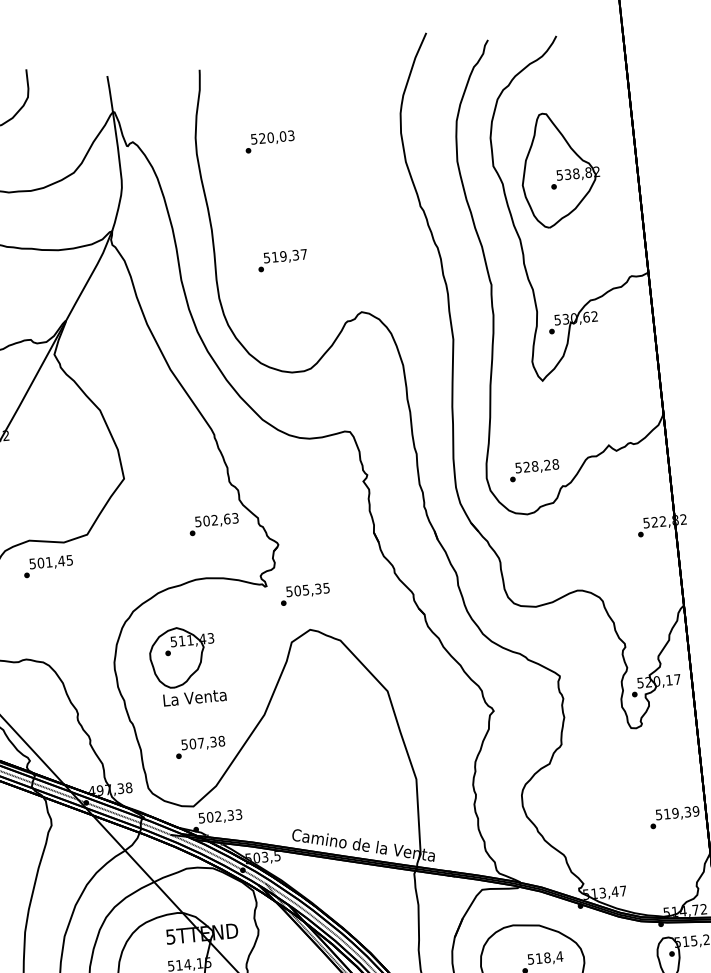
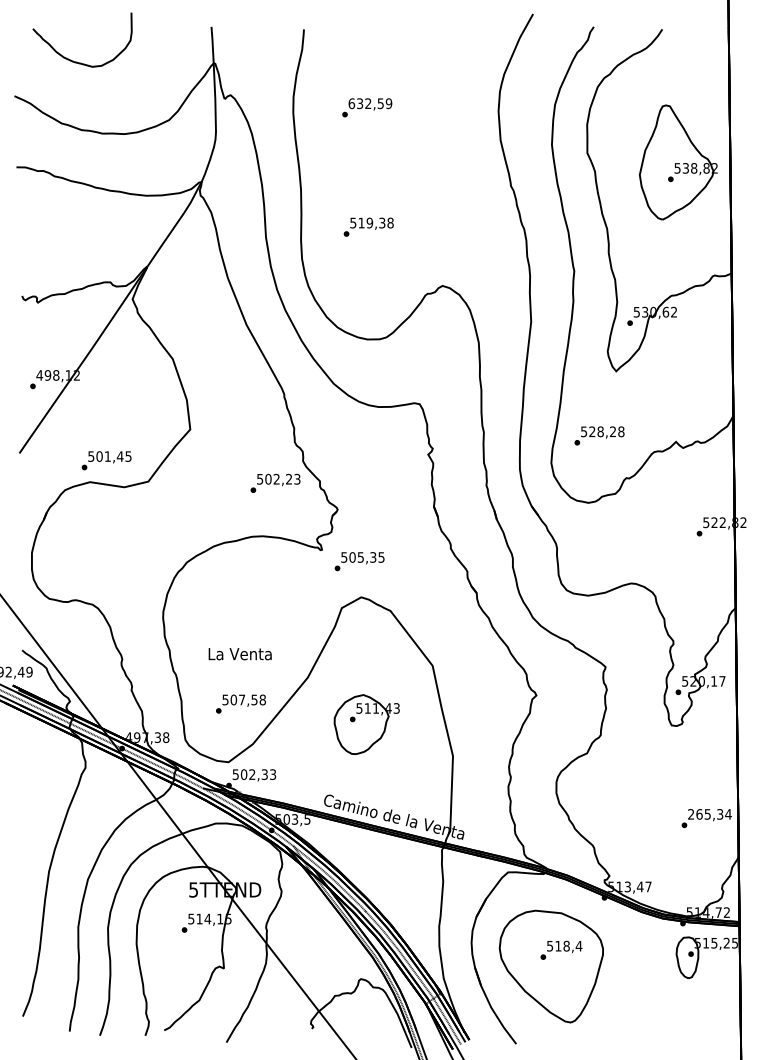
text: (272, 137) -> (370, 103), 520,03 -> 632,59
part: (560, 169) -> (678, 162), moved
text: (303, 253) -> (390, 222), 519,37 -> 519,38
text: (534, 470) -> (599, 435), moved
text: (227, 518) -> (289, 478), 502,63 -> 502,23
text: (48, 566) -> (106, 460), moved
part: (182, 657) -> (366, 724), moved
text: (213, 741) -> (254, 699), 507,38 -> 507,58
text: (677, 813) -> (709, 814), 519,39 -> 265,34

